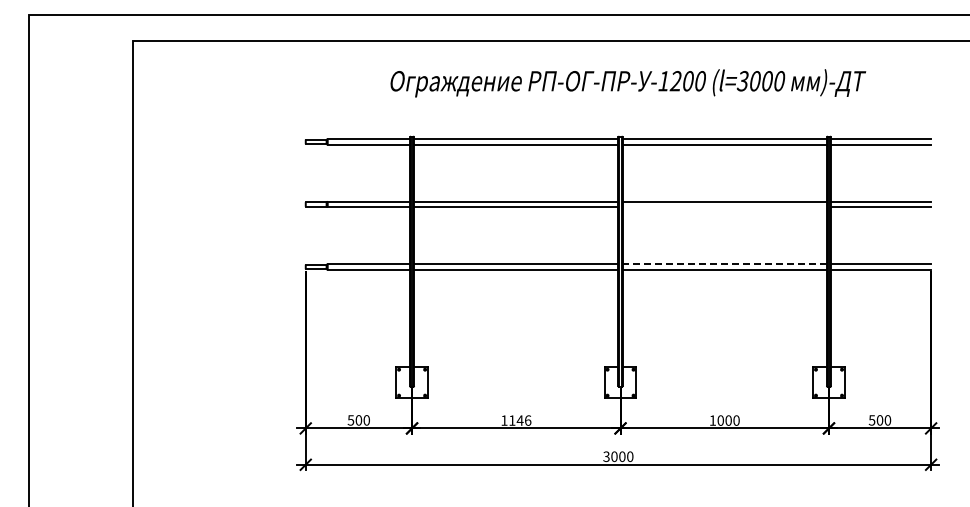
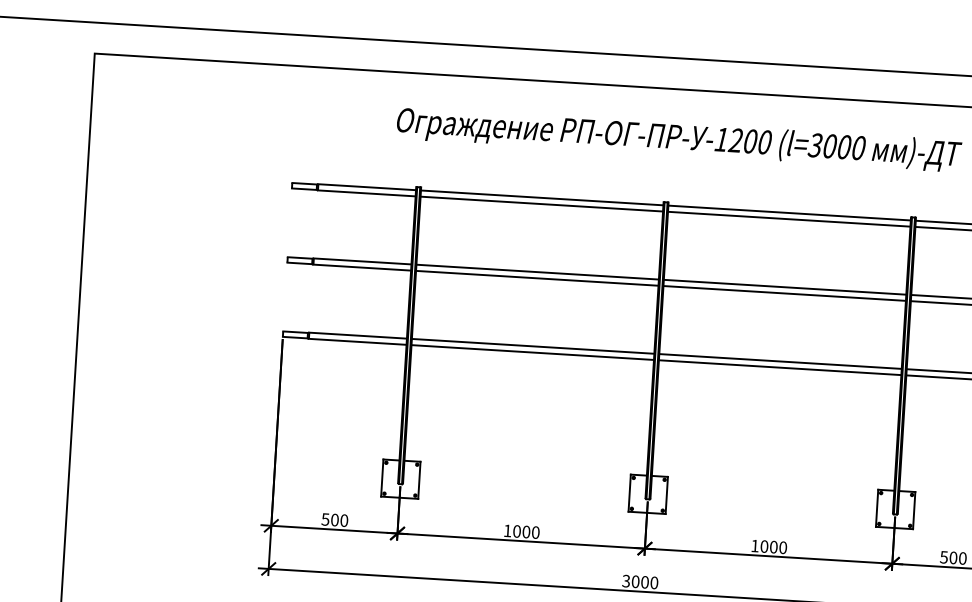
line: (724, 207) -> (784, 293), added
line: (724, 264) -> (780, 361), dashed -> solid
text: (520, 420) -> (526, 531), 1146 -> 1000

